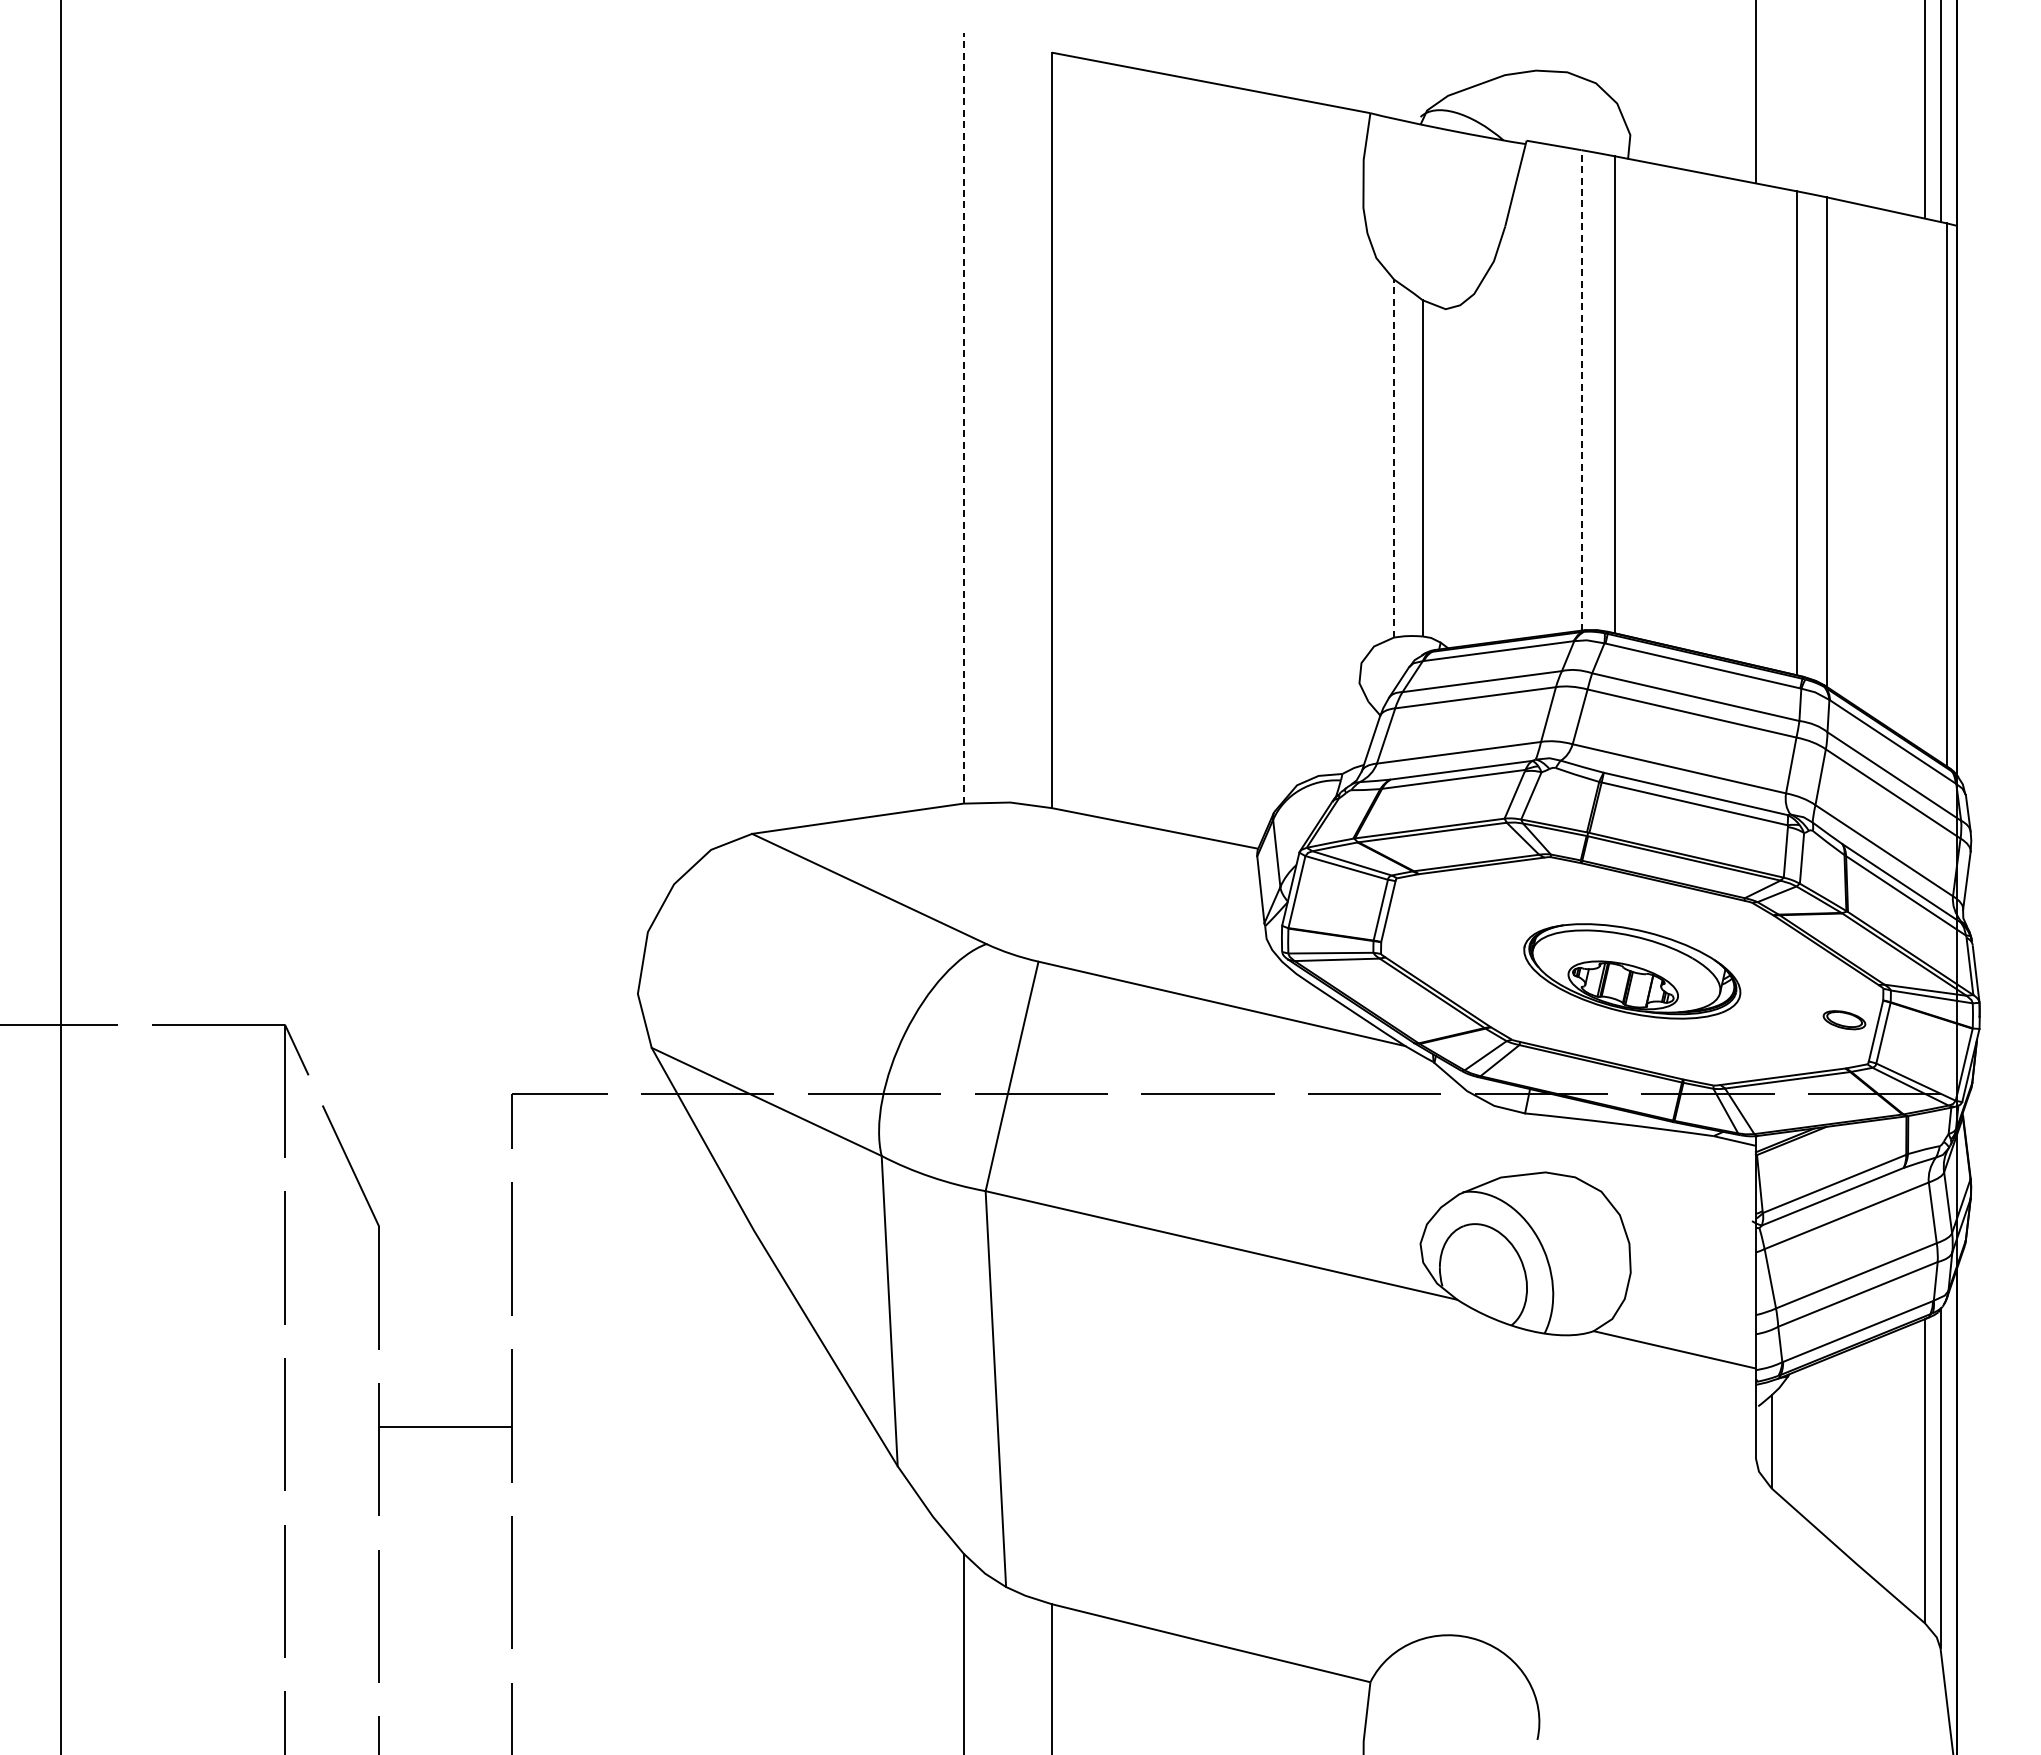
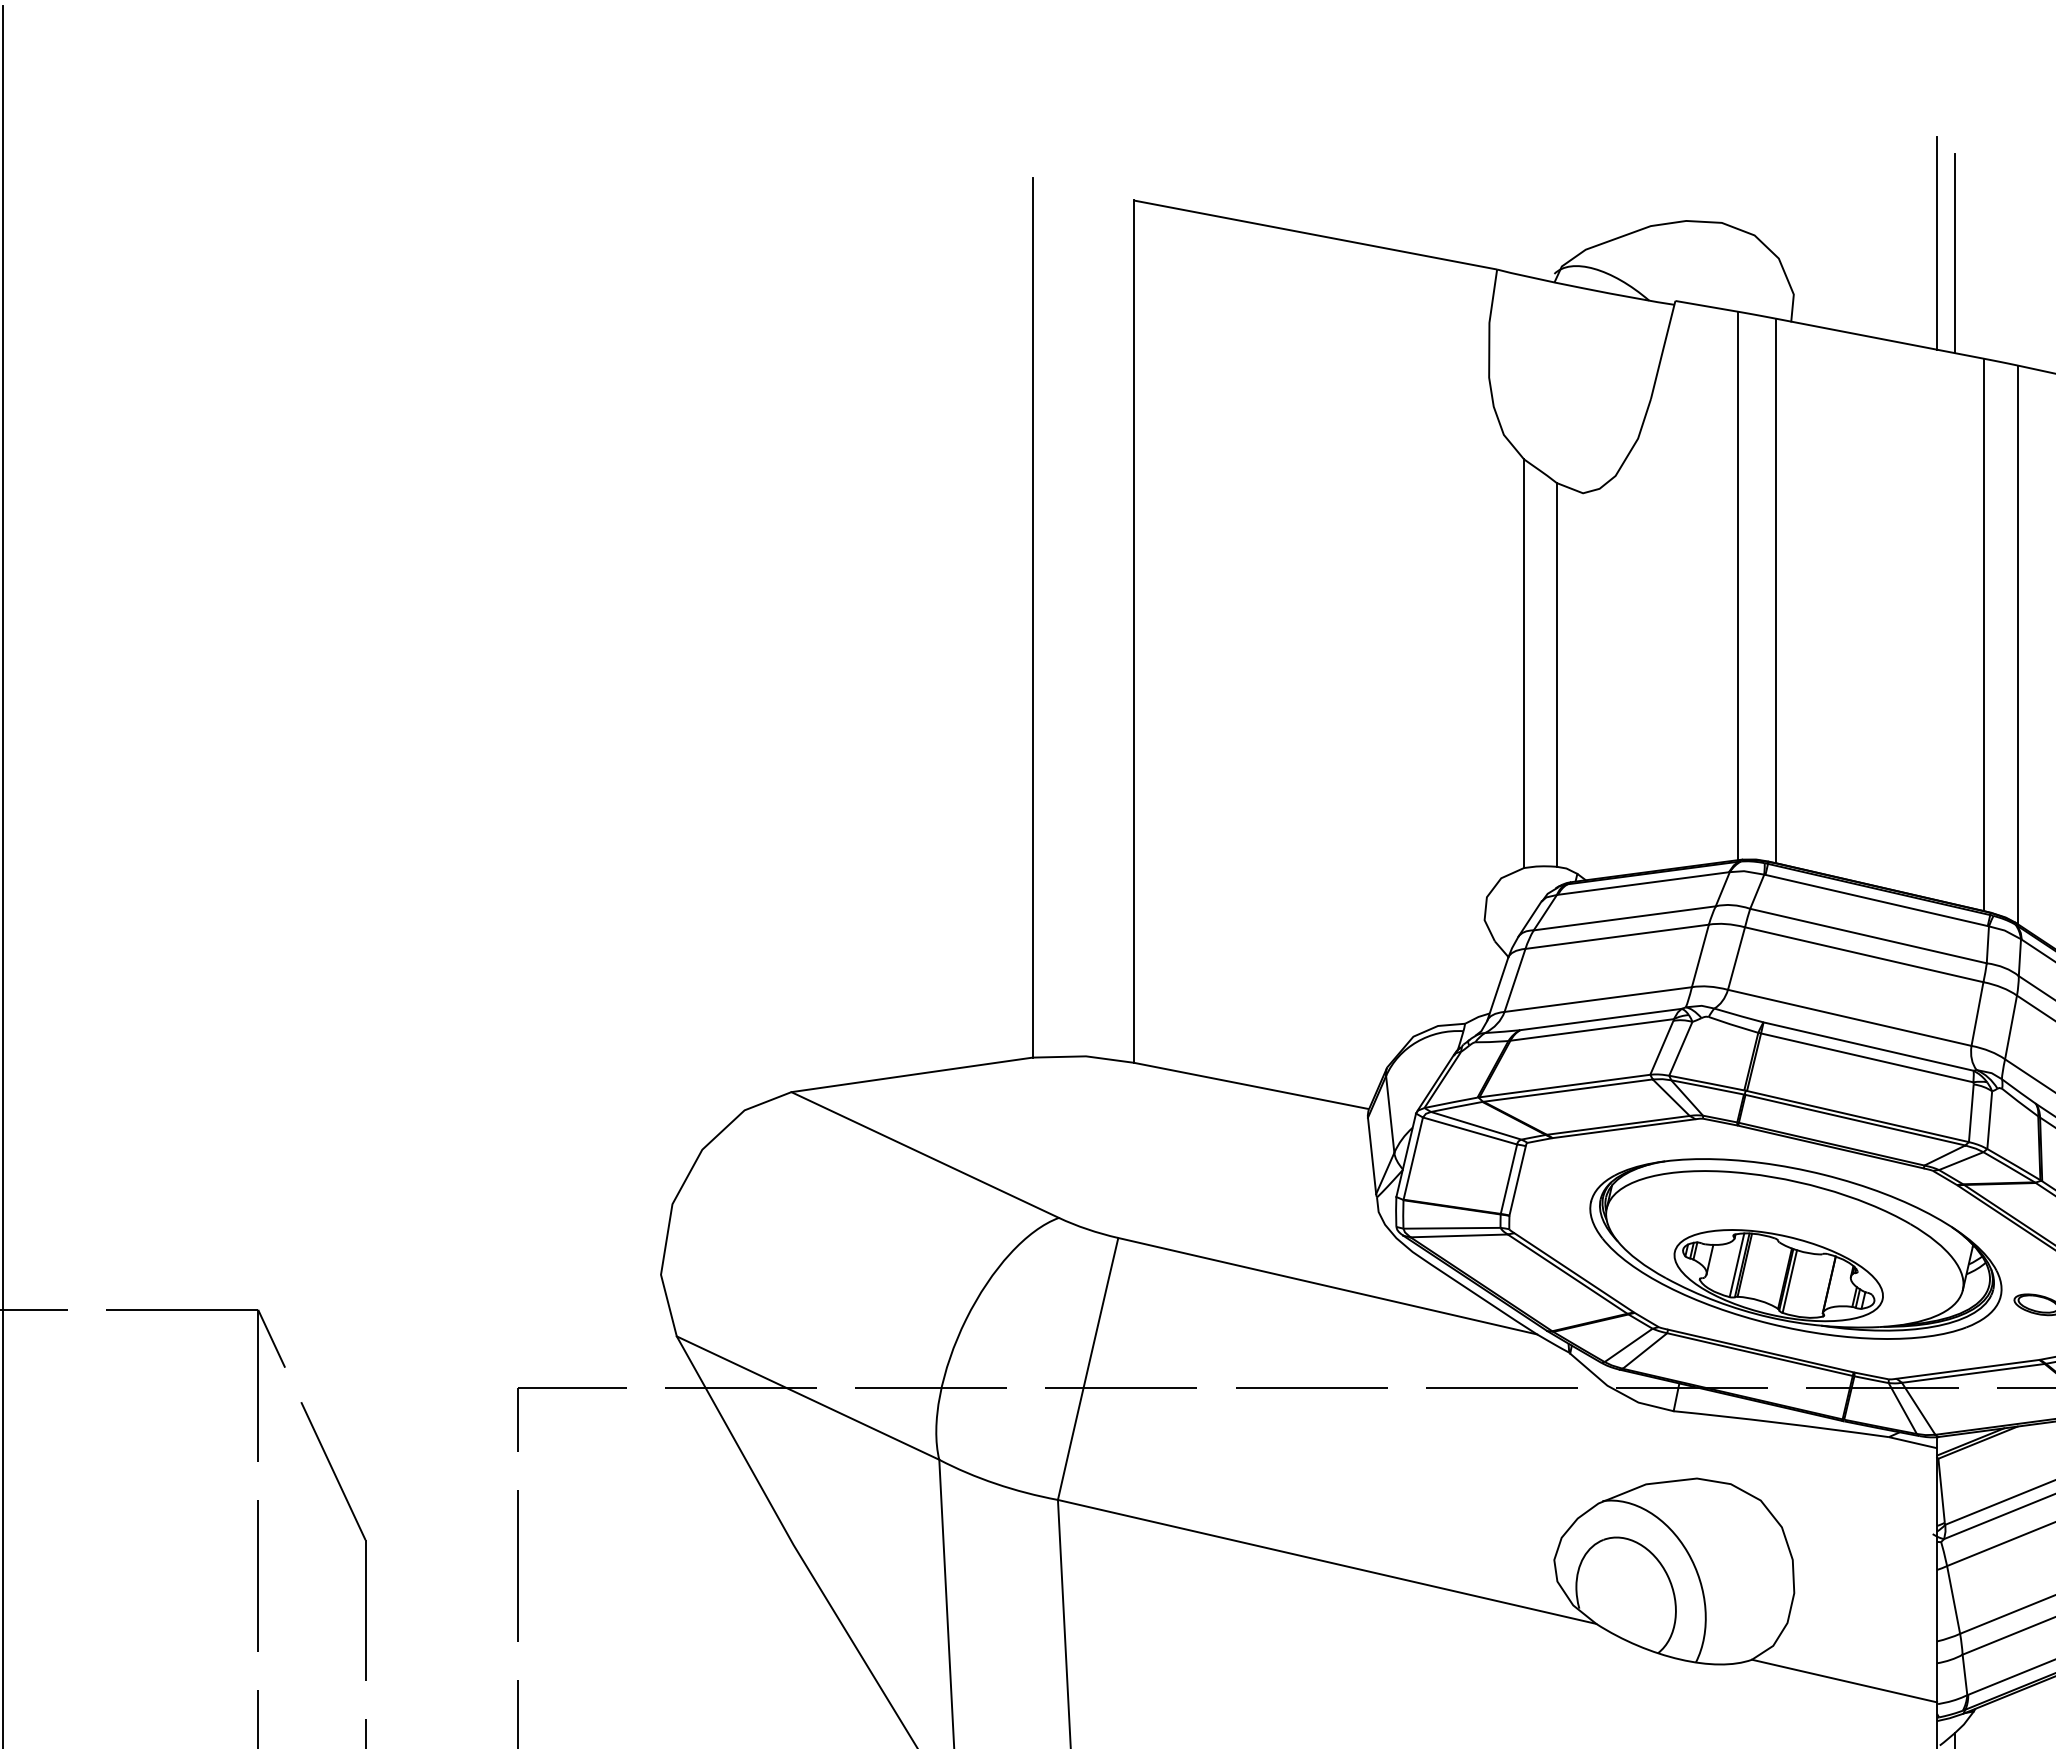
line: (1771, 98) -> (1954, 252), added
line: (1581, 390) -> (1738, 586), dashed -> solid
line: (963, 417) -> (1032, 616), dashed -> solid
line: (1393, 458) -> (1523, 663), dashed -> solid
part: (1632, 971) -> (1796, 1249), size x1.67

